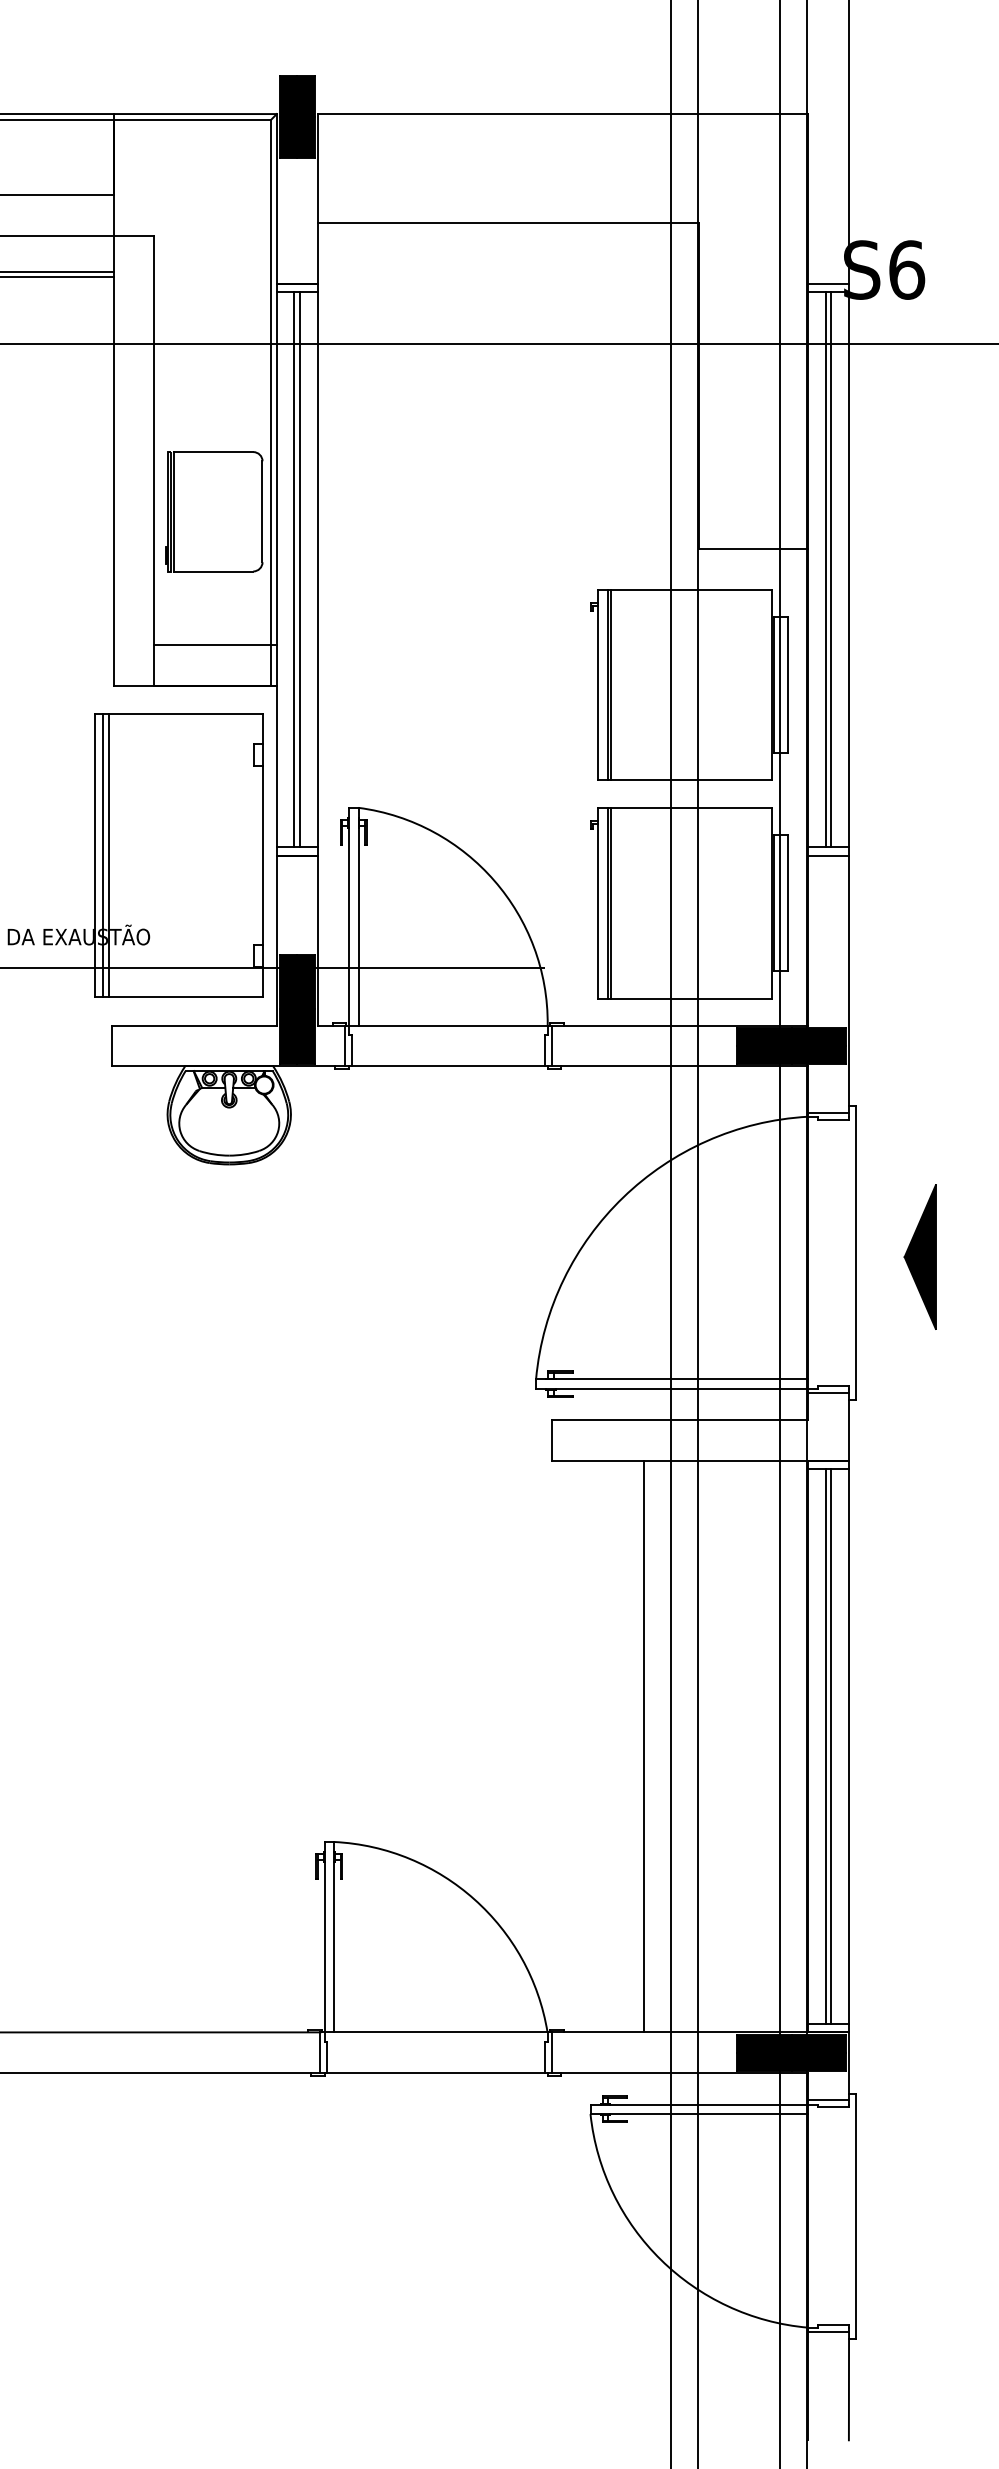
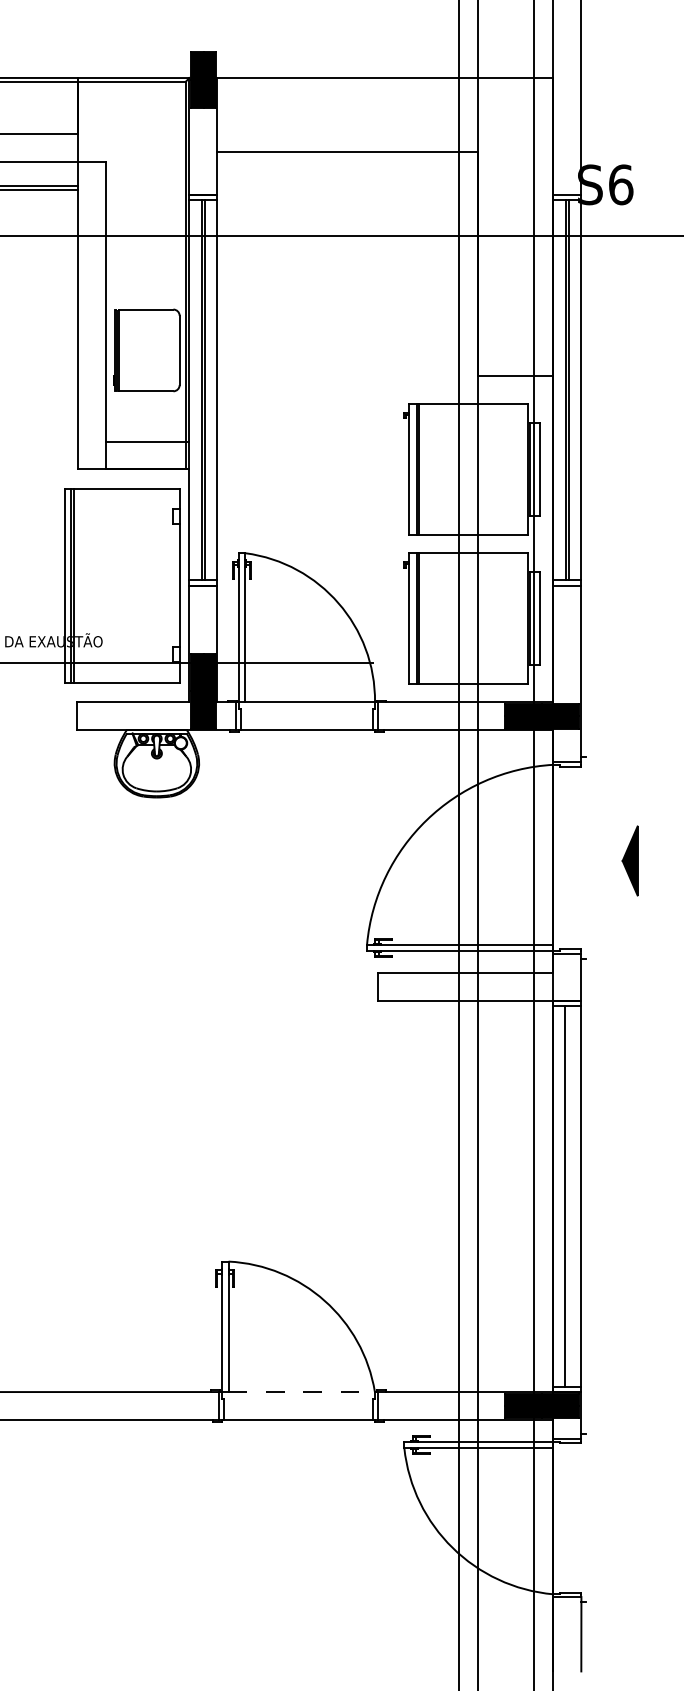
line: (856, 1252) -> (586, 857), removed
part: (919, 1256) -> (629, 860), size x0.7
line: (643, 1746) -> (440, 1196), removed
line: (831, 1746) -> (569, 1196), removed
line: (441, 2033) -> (302, 1392), solid -> dashed
line: (856, 2215) -> (586, 1517), removed

